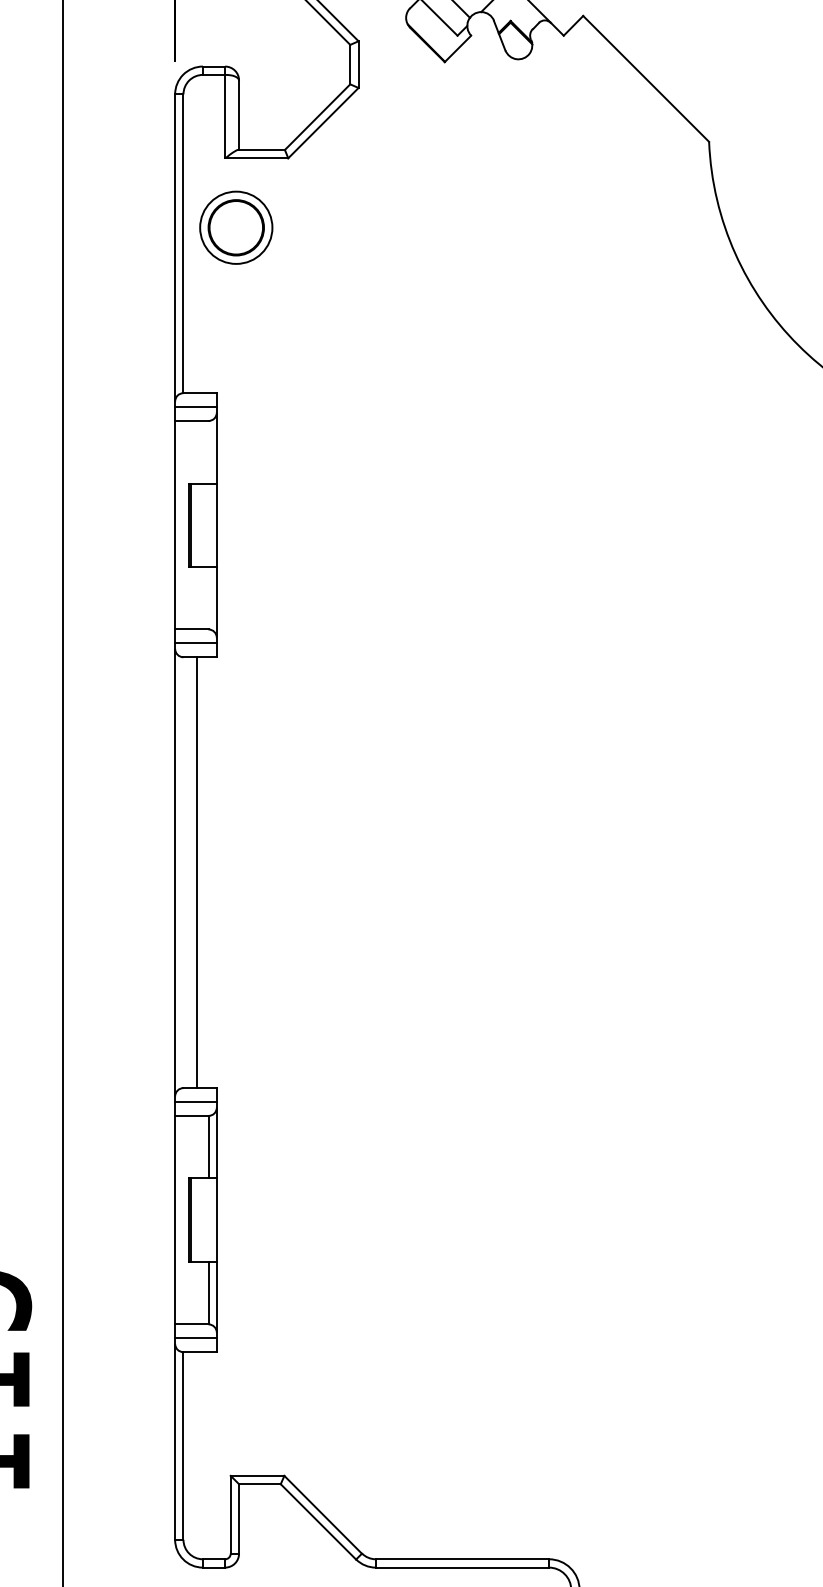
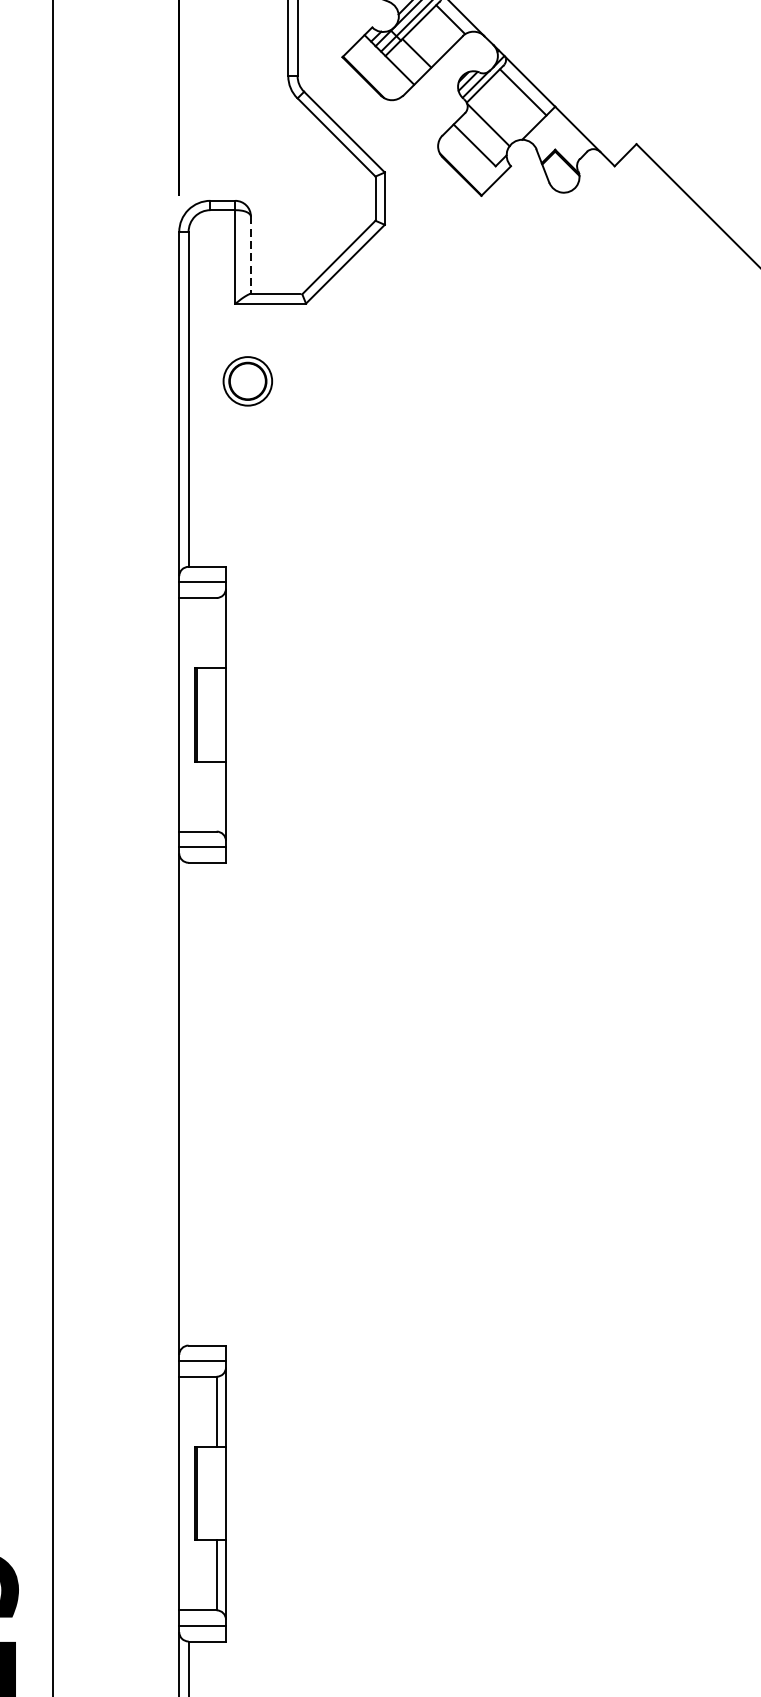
line: (239, 115) -> (251, 255), solid -> dashed
part: (236, 227) -> (248, 381), size x0.6
line: (197, 872) -> (204, 1103), removed

